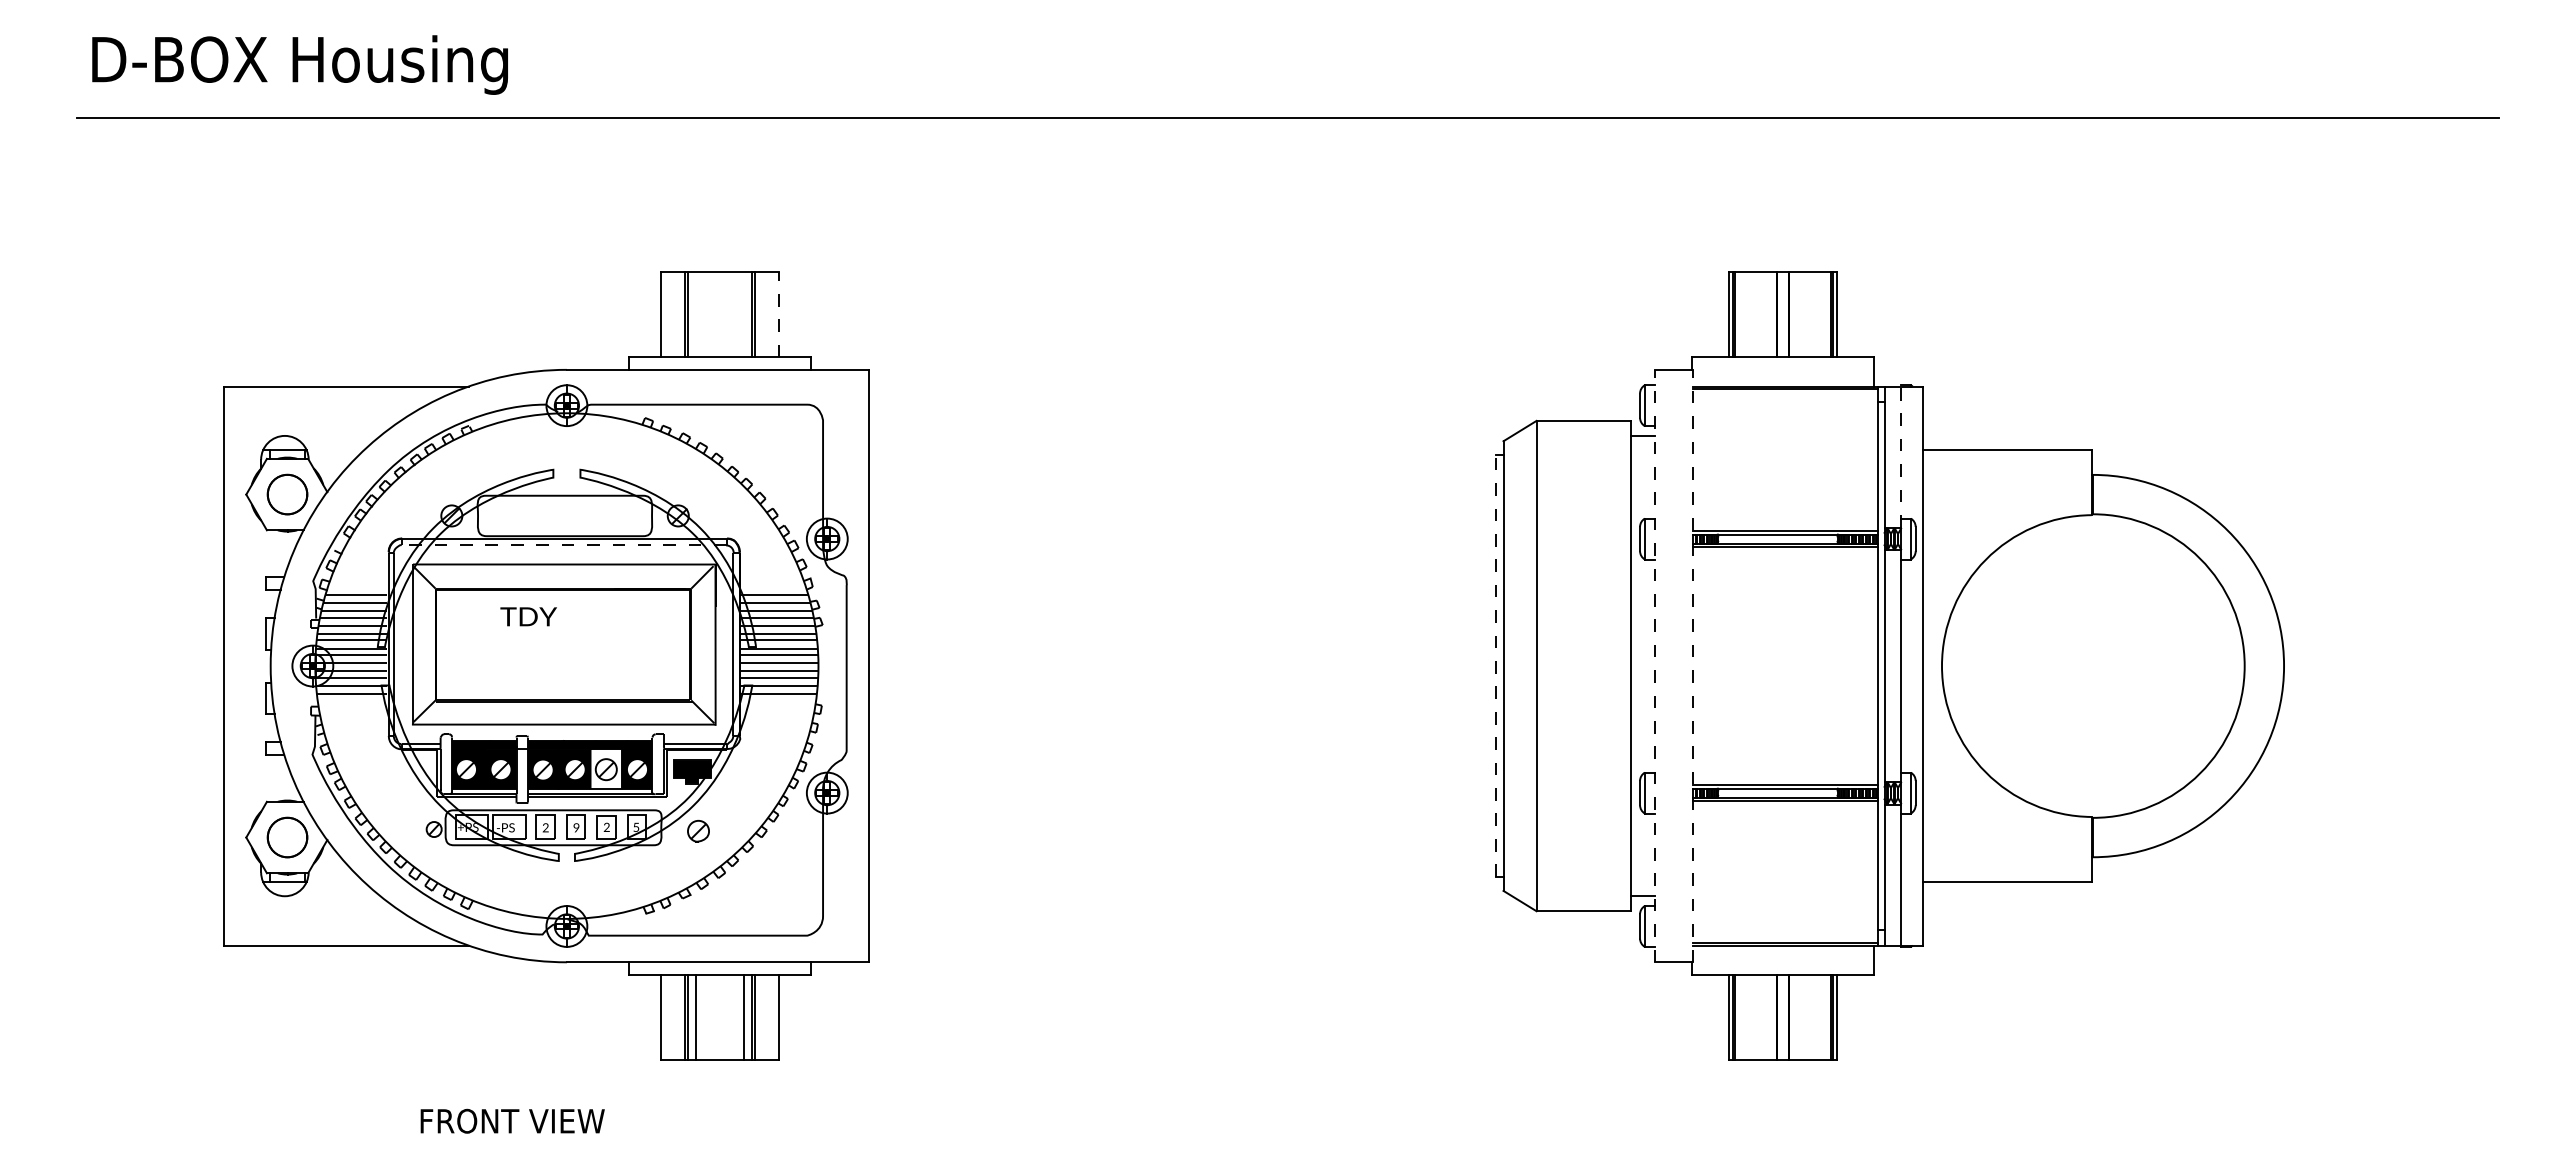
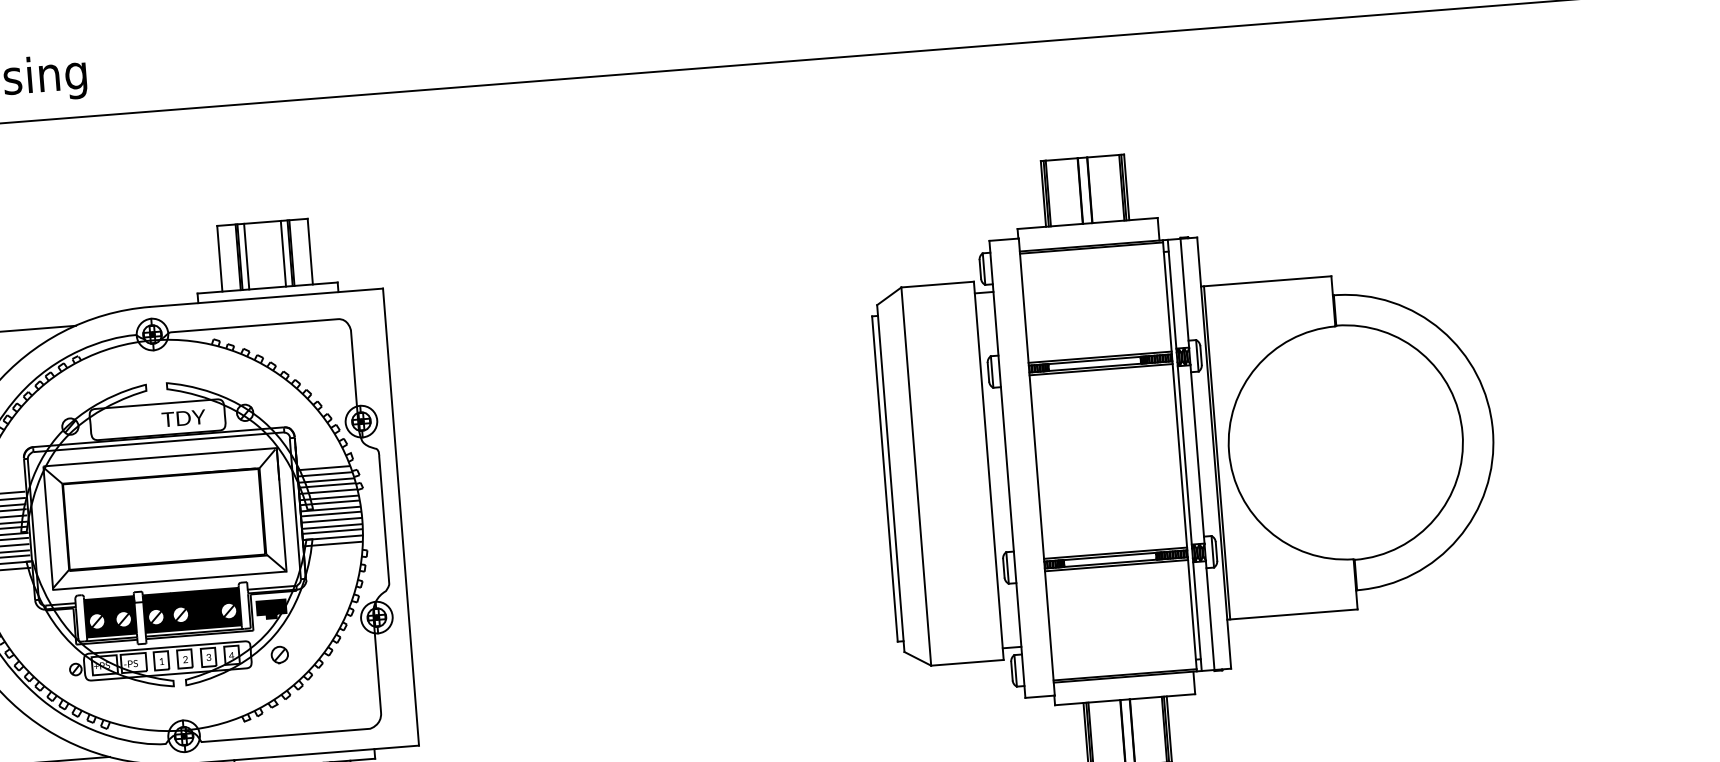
line: (696, 314) -> (246, 256), added
line: (743, 314) -> (283, 253), added
line: (778, 314) -> (310, 251), dashed -> solid
line: (1901, 455) -> (1185, 291), dashed -> solid
line: (564, 545) -> (159, 442), dashed -> solid
text: (528, 616) -> (183, 418), moved
line: (1654, 665) -> (1007, 468), dashed -> solid
line: (1692, 665) -> (1036, 466), dashed -> solid
line: (1495, 666) -> (884, 479), dashed -> solid
line: (1926, 666) -> (1217, 453), added
fill: (605, 769) -> (204, 612), added
text: (636, 826) -> (231, 654), 5 -> 4
text: (545, 827) -> (161, 661), 2 -> 1
text: (576, 828) -> (185, 660), 9 -> 2
text: (606, 828) -> (208, 658), 2 -> 3

